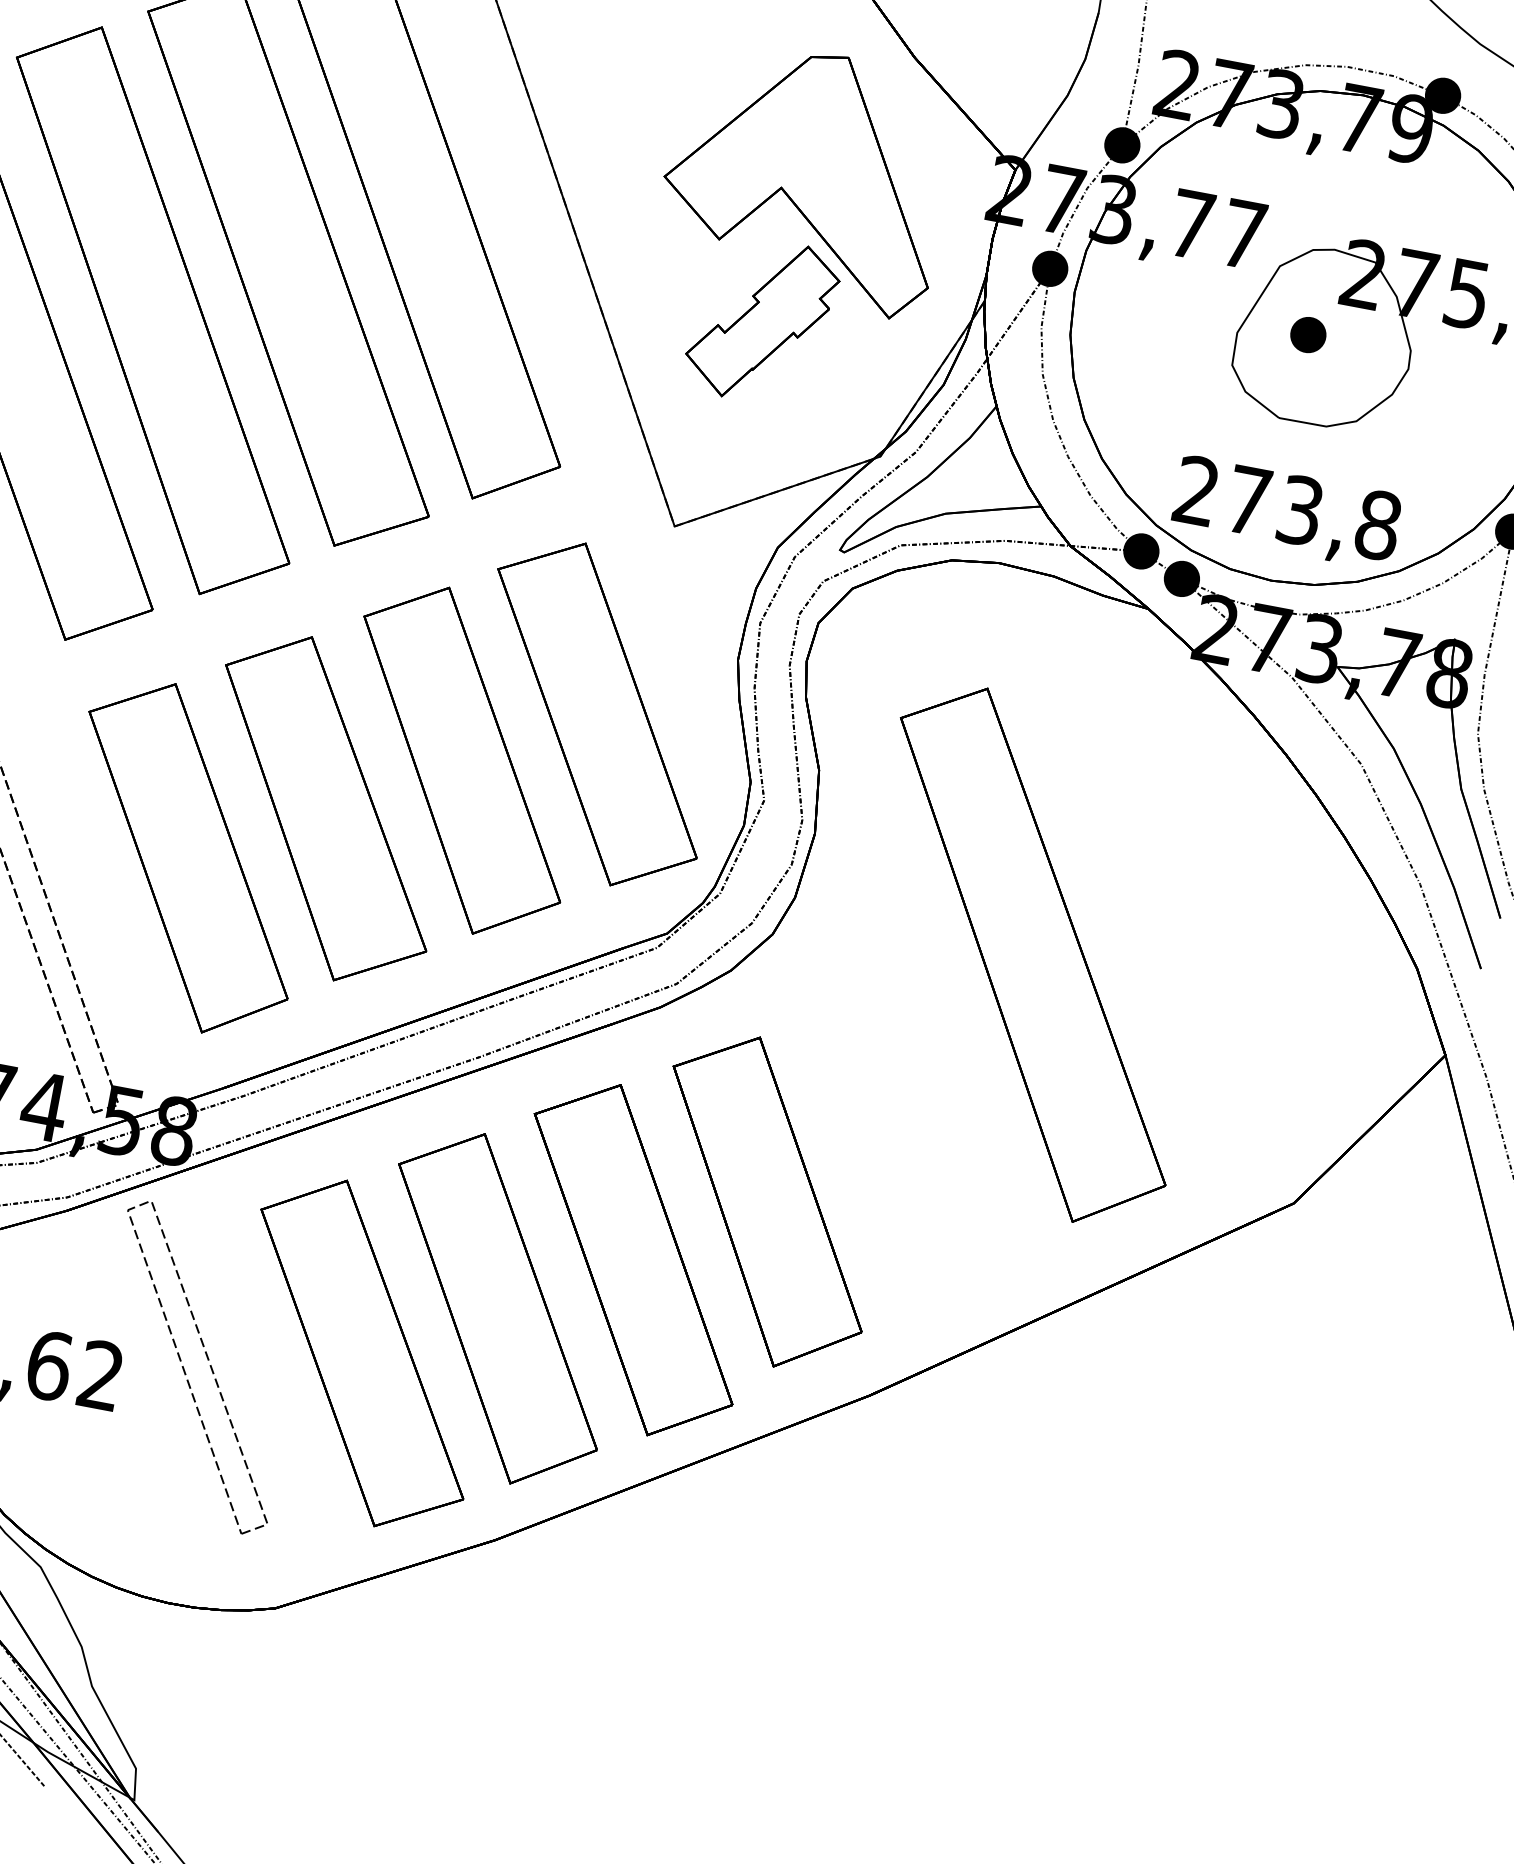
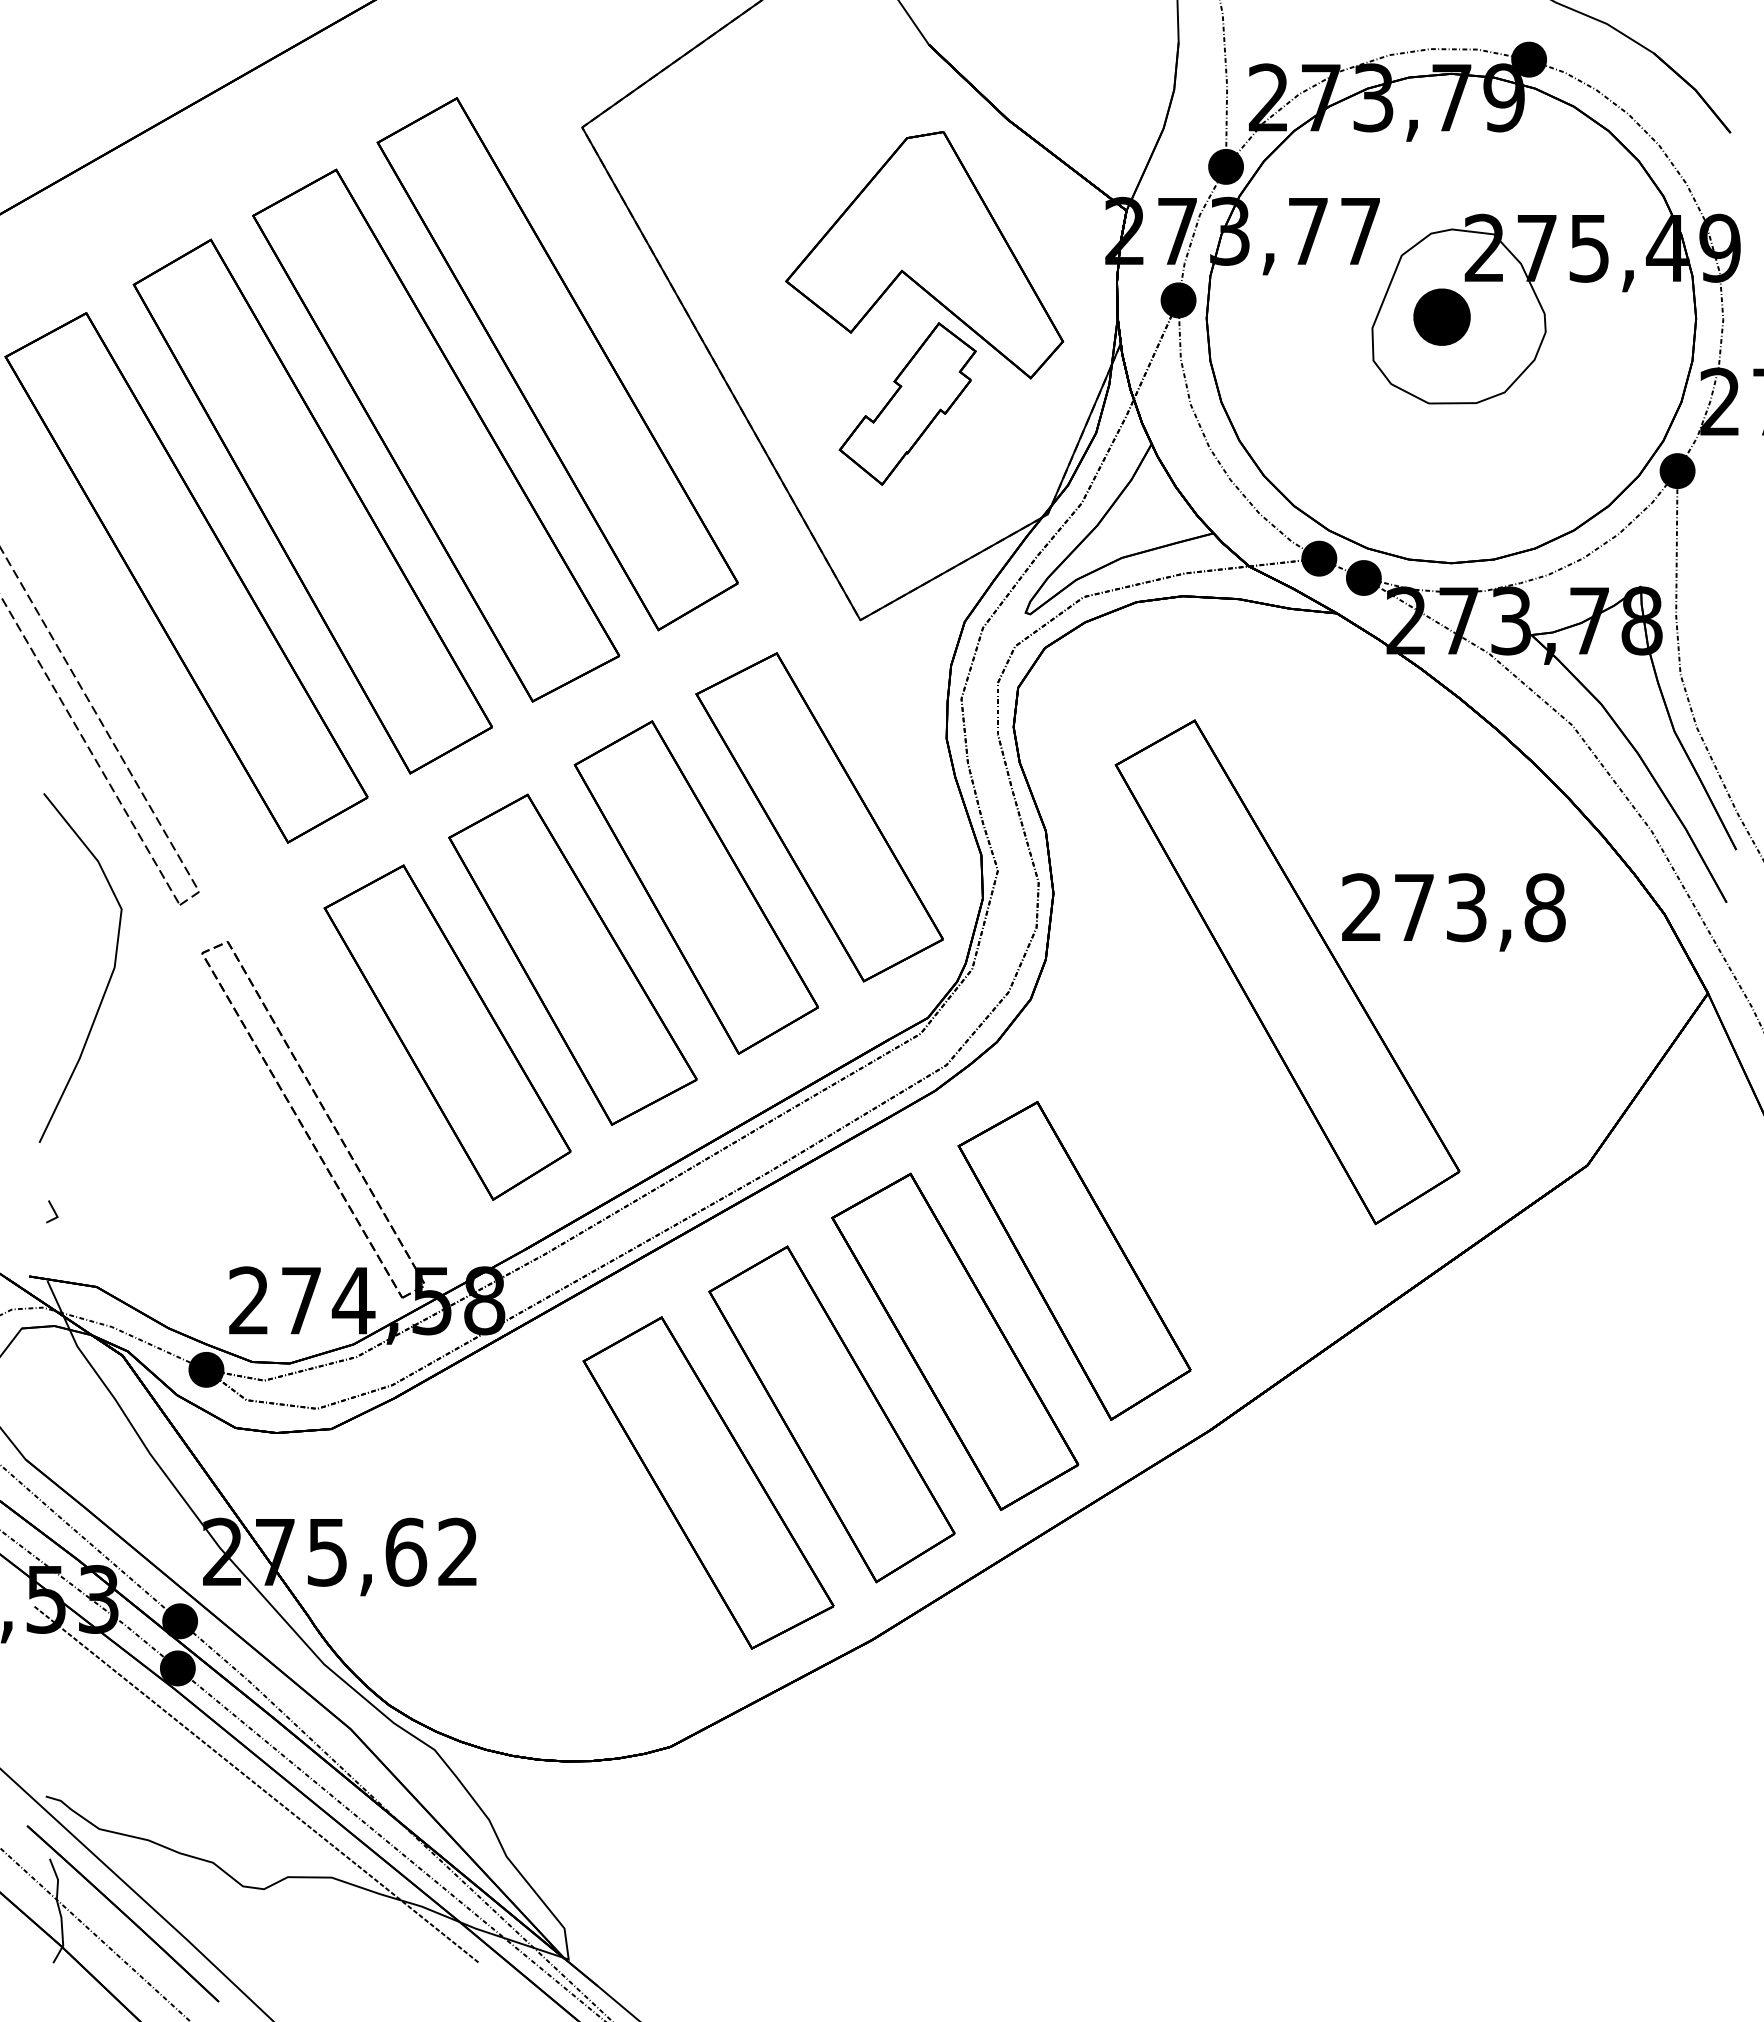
part: (1307, 335) -> (1441, 317), size x1.6
text: (1286, 512) -> (1453, 912), moved
part: (186, 1374) -> (541, 1535), removed

